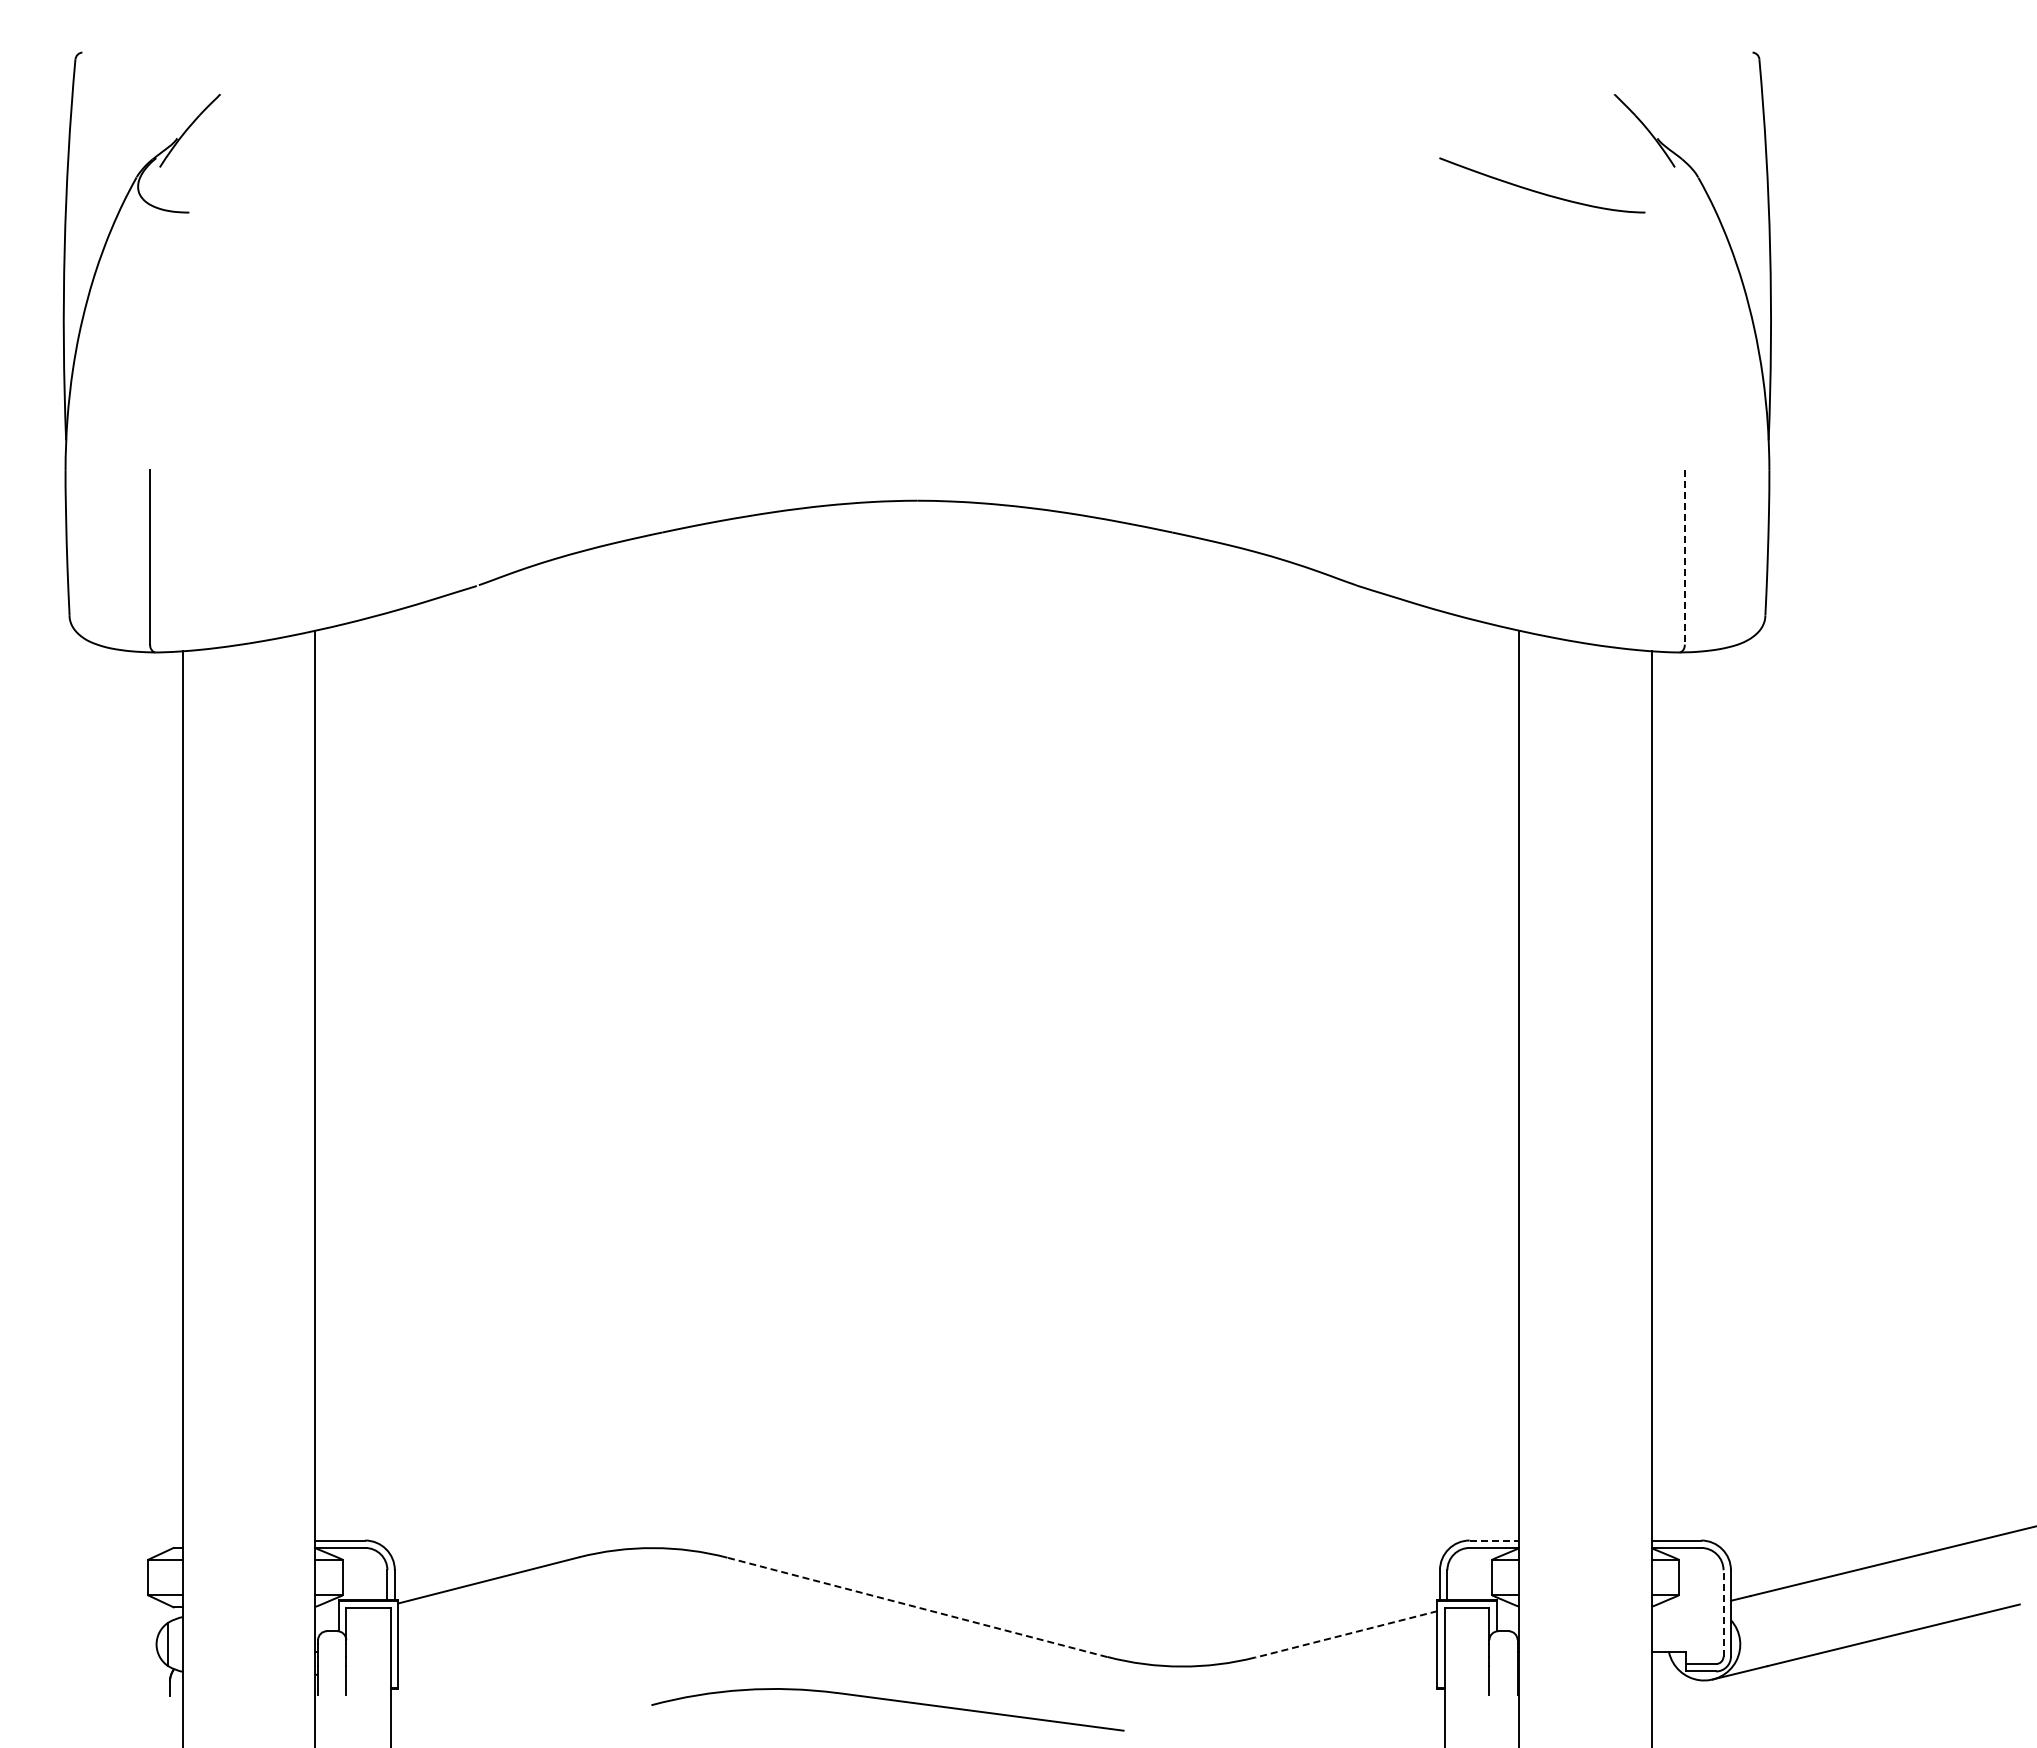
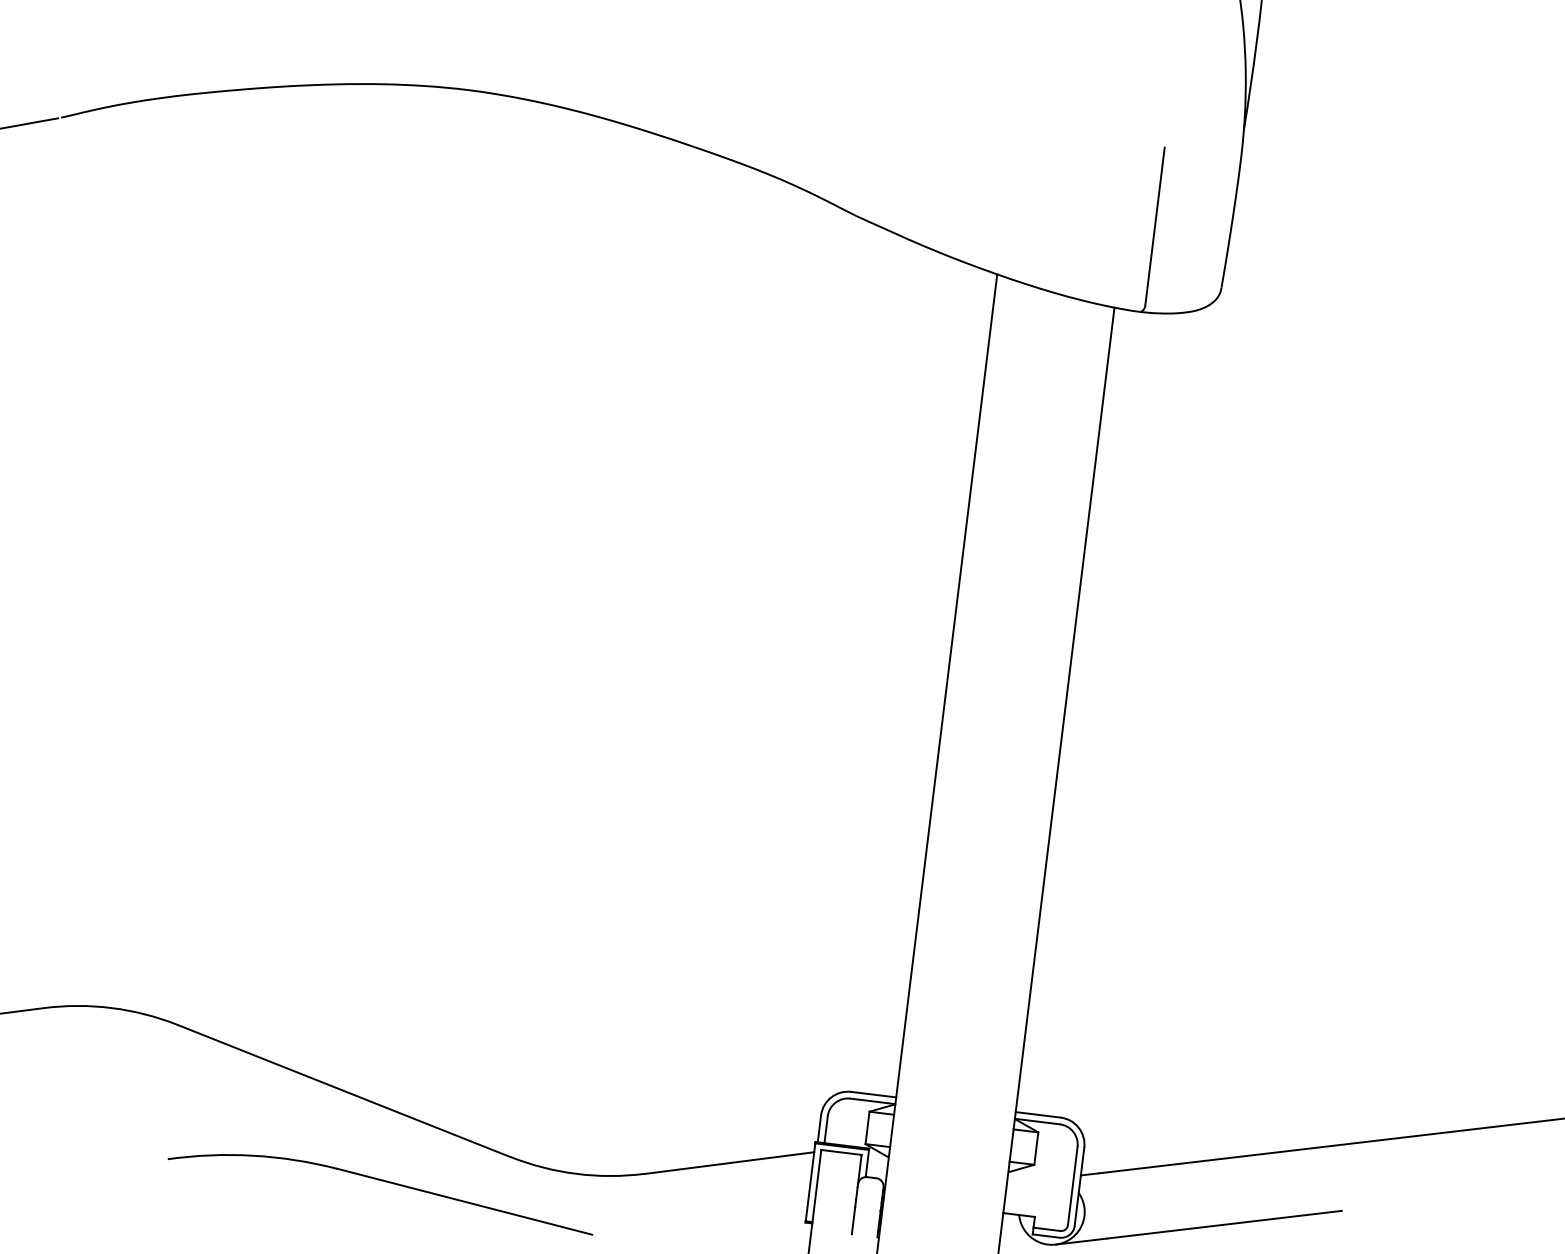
line: (1684, 557) -> (1154, 226), dashed -> solid
line: (1494, 1540) -> (873, 1094), dashed -> solid
line: (916, 1607) -> (343, 1091), dashed -> solid
line: (1723, 1612) -> (1072, 1185), dashed -> solid
line: (1346, 1634) -> (729, 1163), dashed -> solid
part: (887, 1700) -> (381, 1181), moved

